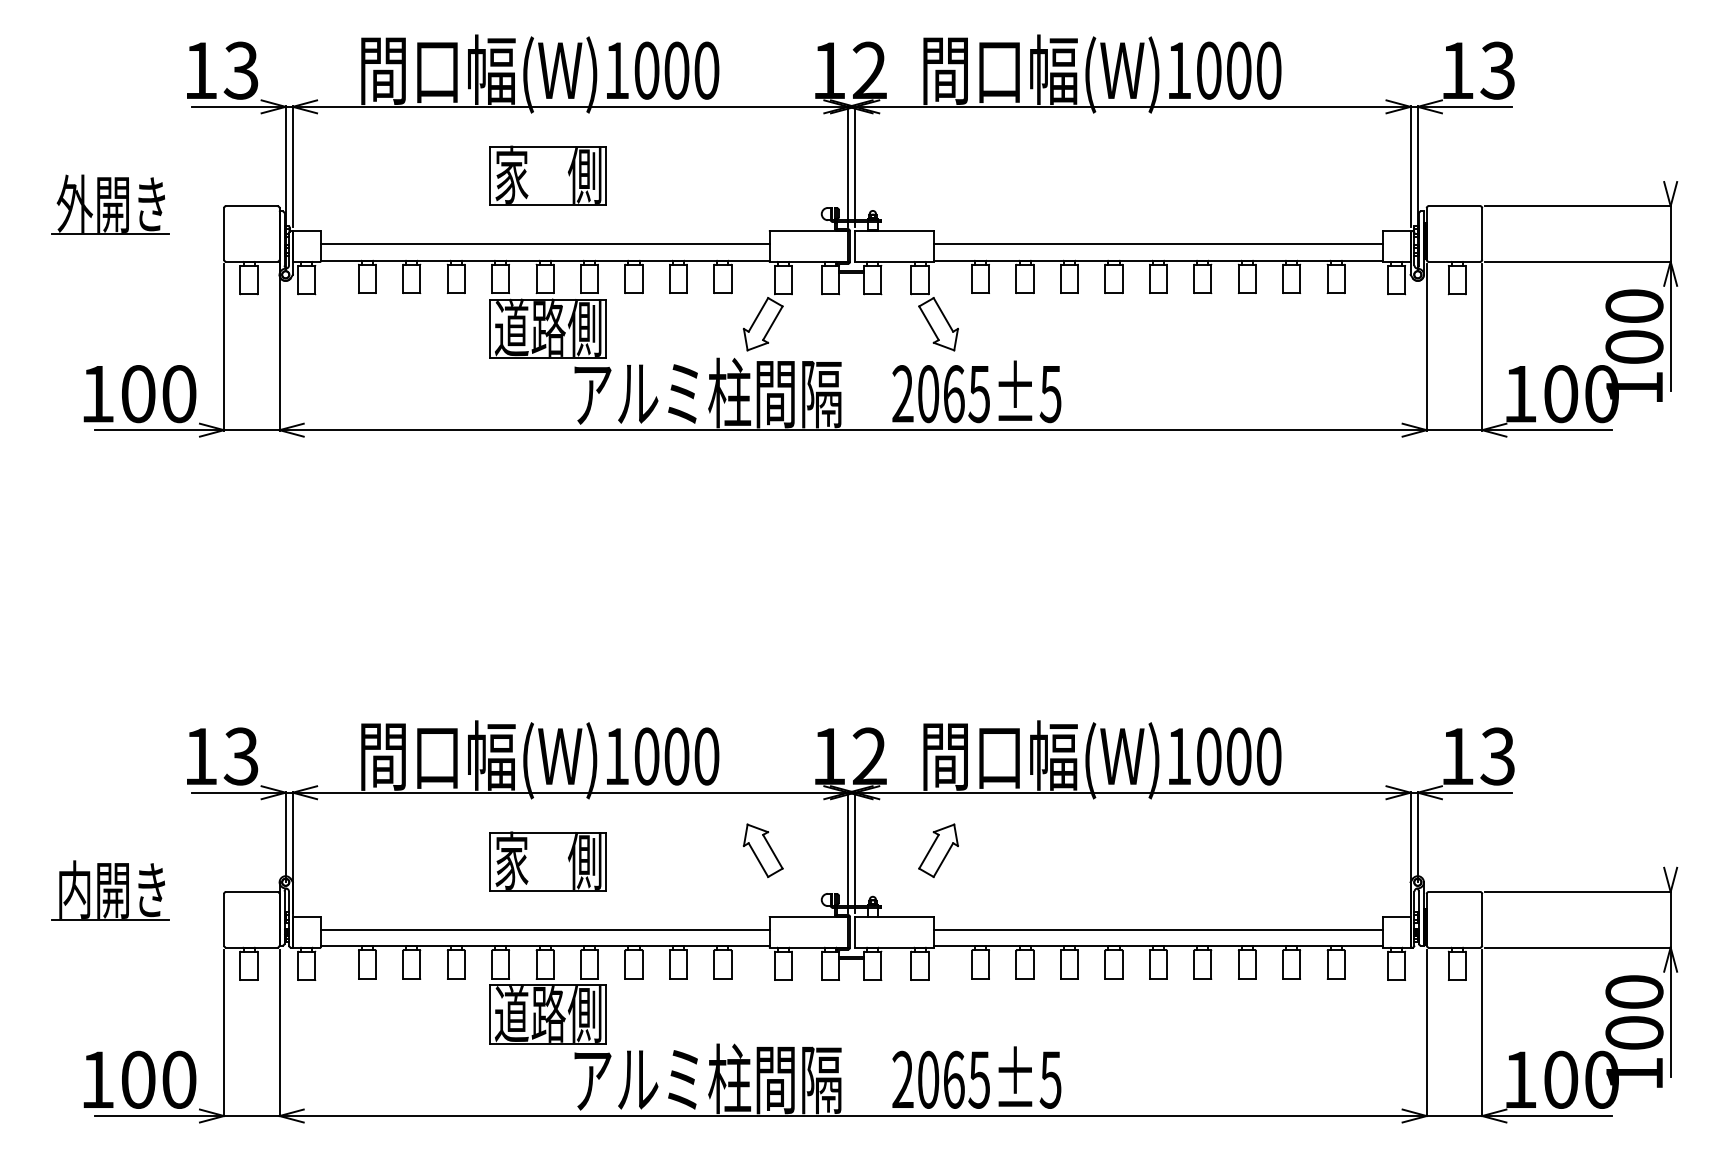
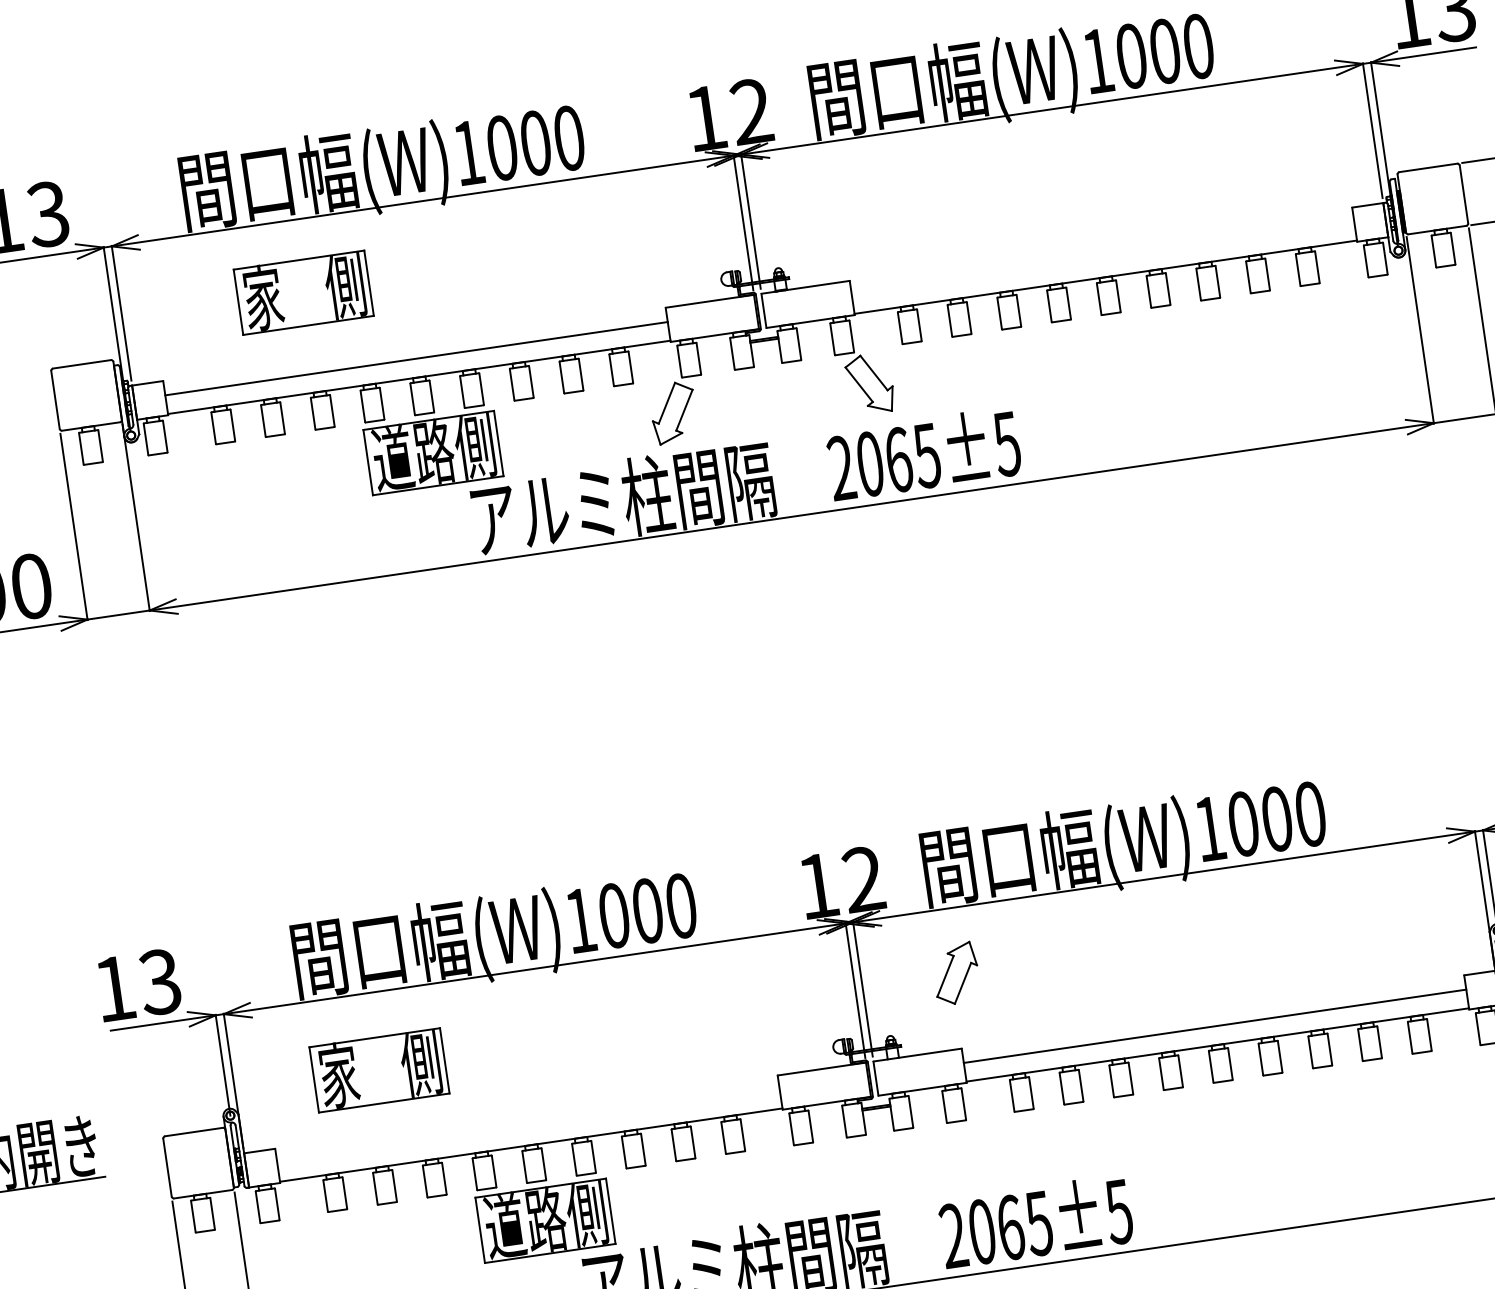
part: (547, 175) -> (303, 292), moved
line: (1157, 243) -> (1101, 258), removed
part: (762, 850) -> (758, 1002), removed
part: (547, 861) -> (378, 1070), moved
line: (544, 929) -> (527, 1126), removed

